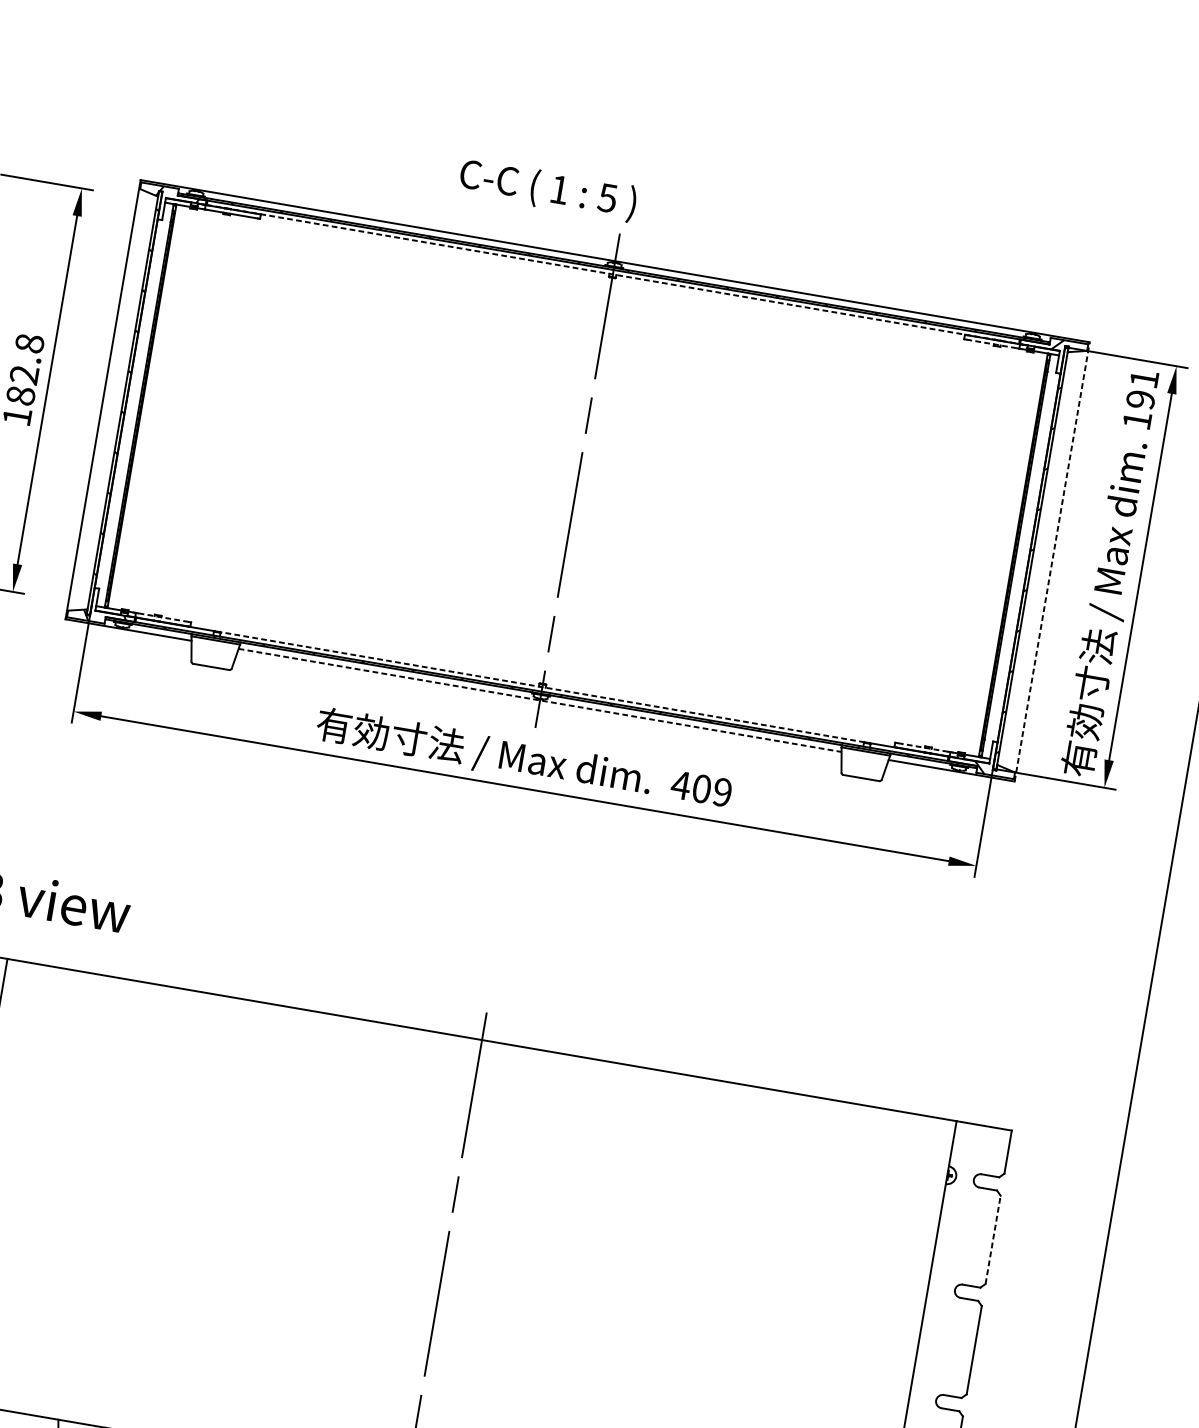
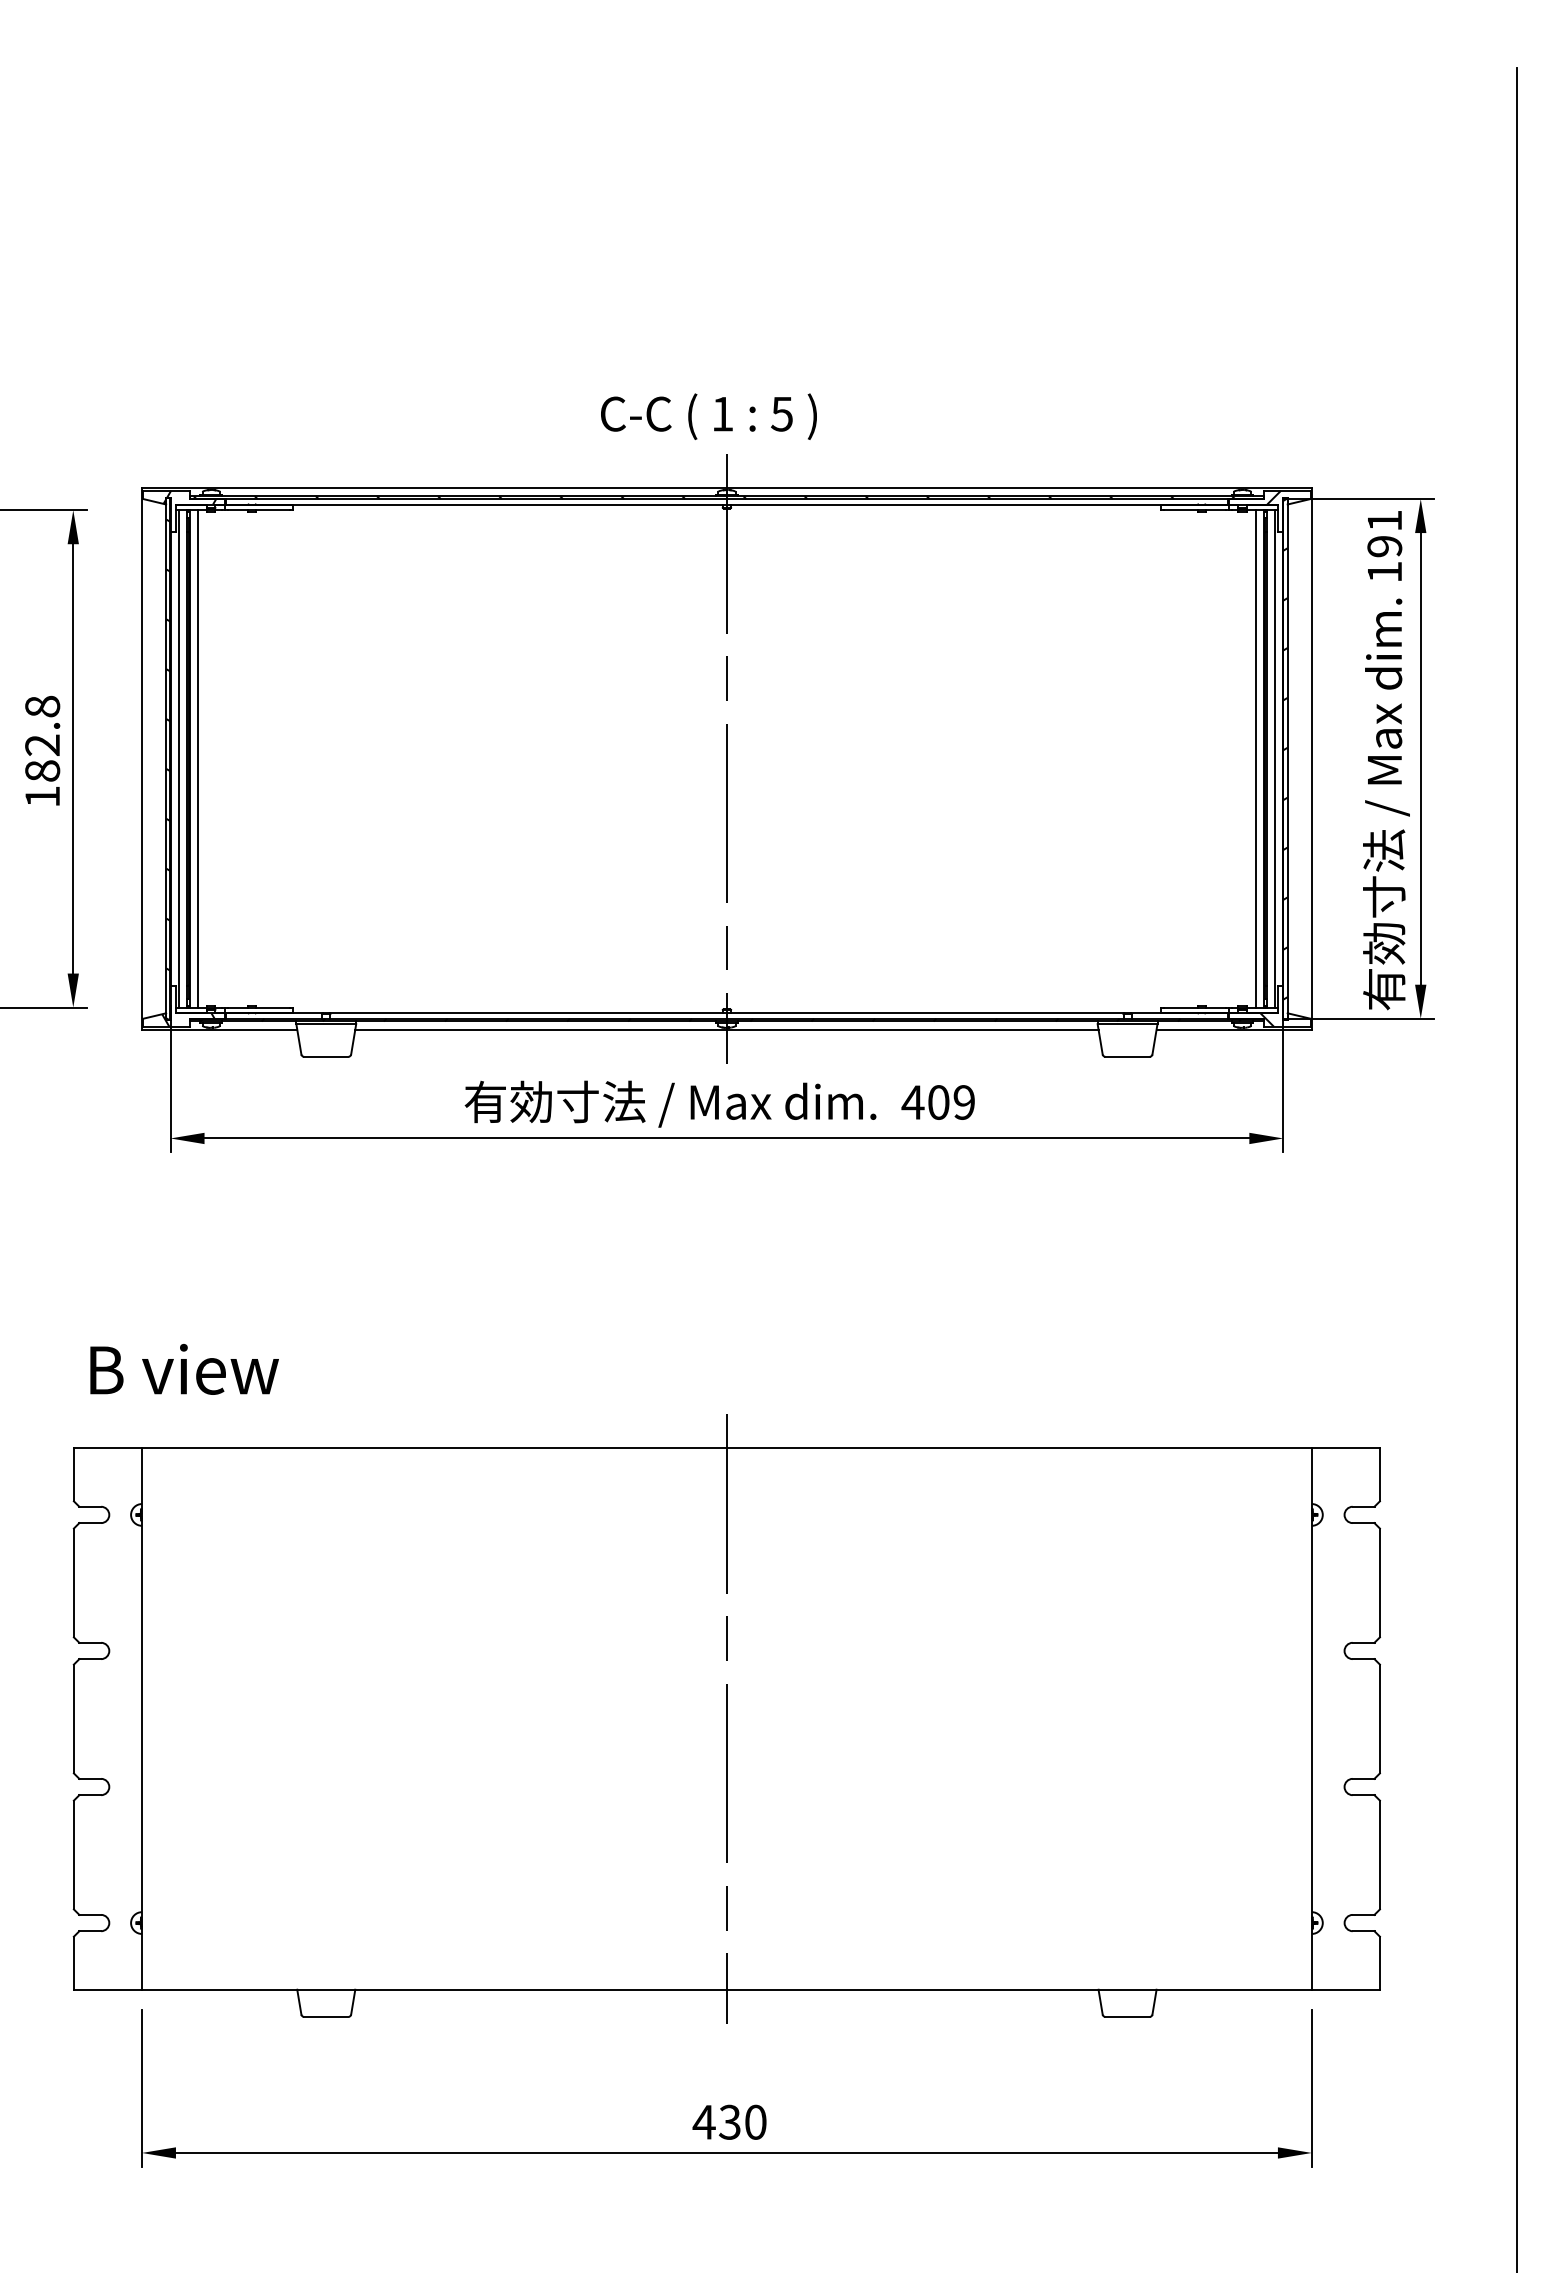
text: (547, 189) -> (708, 416), moved
line: (612, 274) -> (726, 504), dashed -> solid
line: (992, 344) -> (1195, 510), dashed -> solid
line: (132, 404) -> (178, 758), added
line: (148, 407) -> (197, 758), added
line: (1007, 553) -> (1256, 758), added
line: (1022, 556) -> (1275, 758), added
line: (1051, 561) -> (1311, 758), dashed -> solid
line: (163, 617) -> (258, 1007), dashed -> solid
line: (542, 687) -> (726, 1013), dashed -> solid
line: (539, 700) -> (726, 1029), dashed -> solid
line: (922, 747) -> (1194, 1007), dashed -> solid
line: (992, 1239) -> (1379, 1582), dashed -> solid

